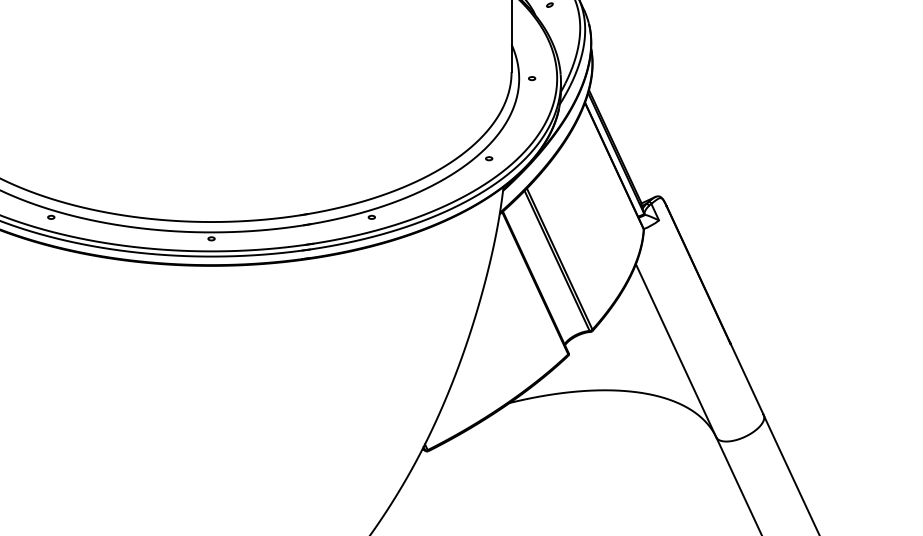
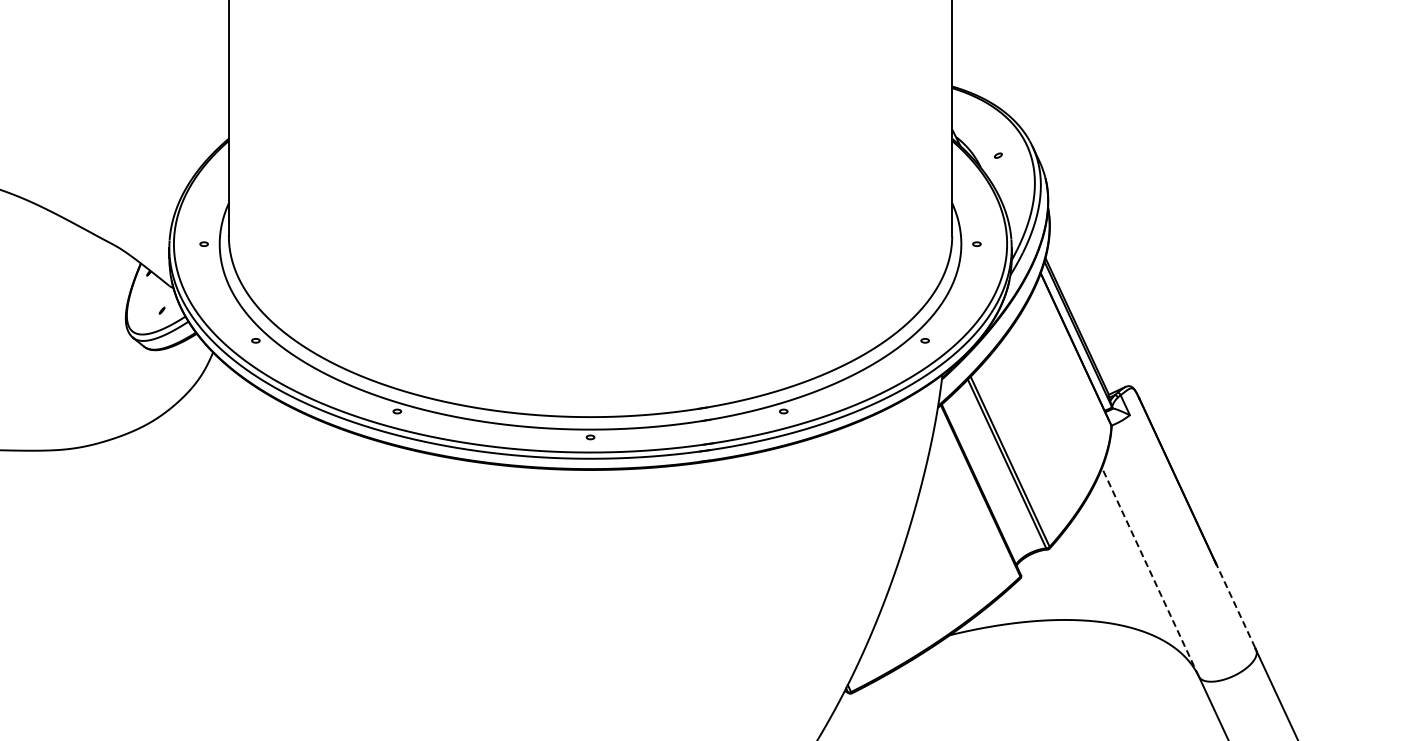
line: (676, 350) -> (1150, 571), solid -> dashed
line: (746, 378) -> (1235, 605), solid -> dashed

